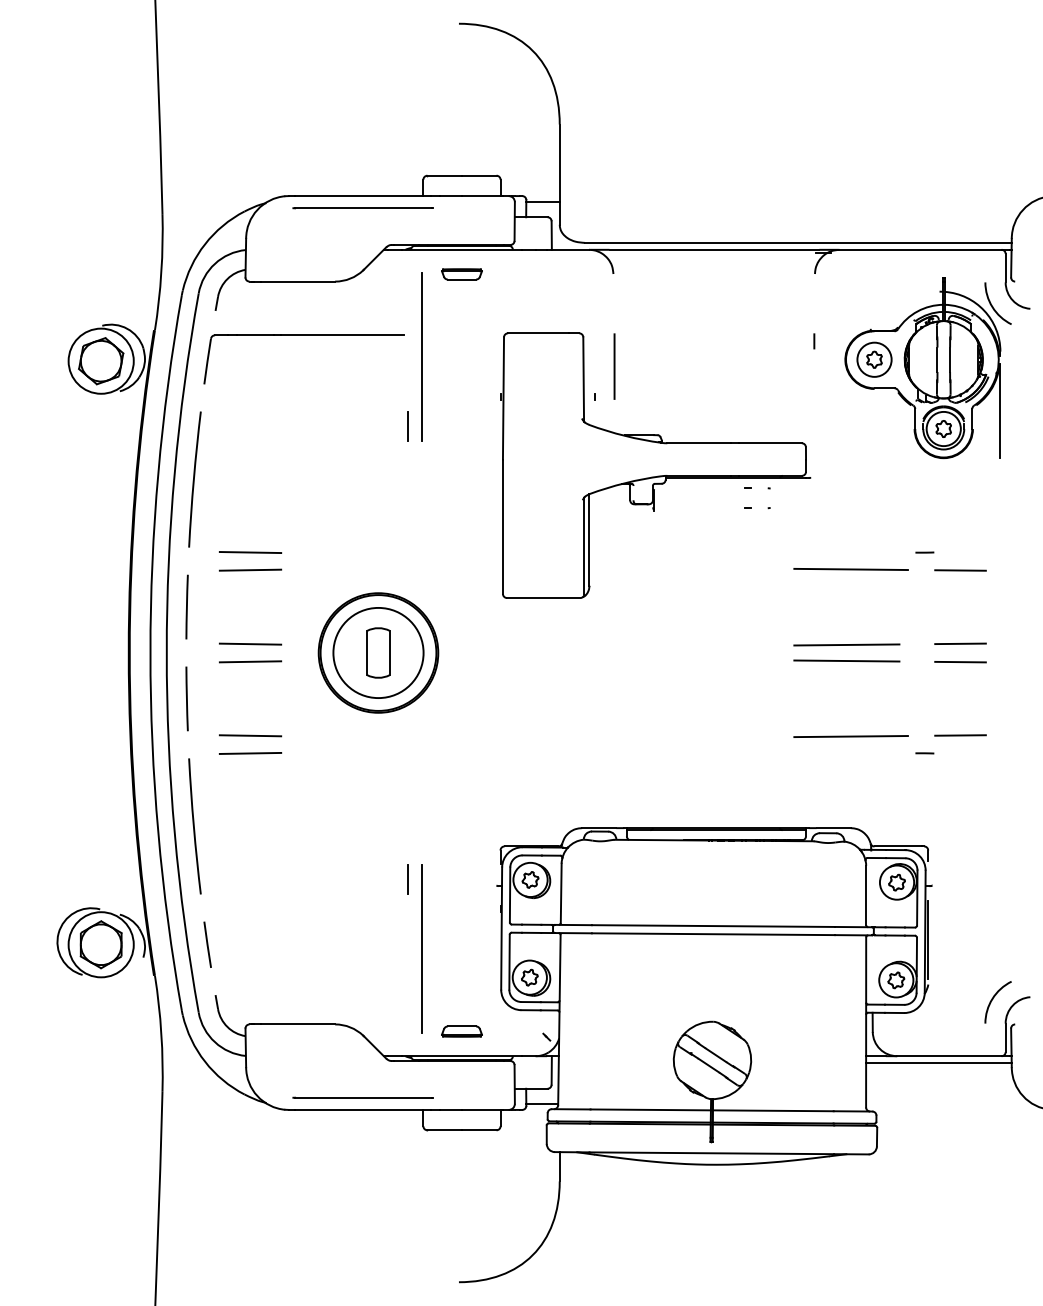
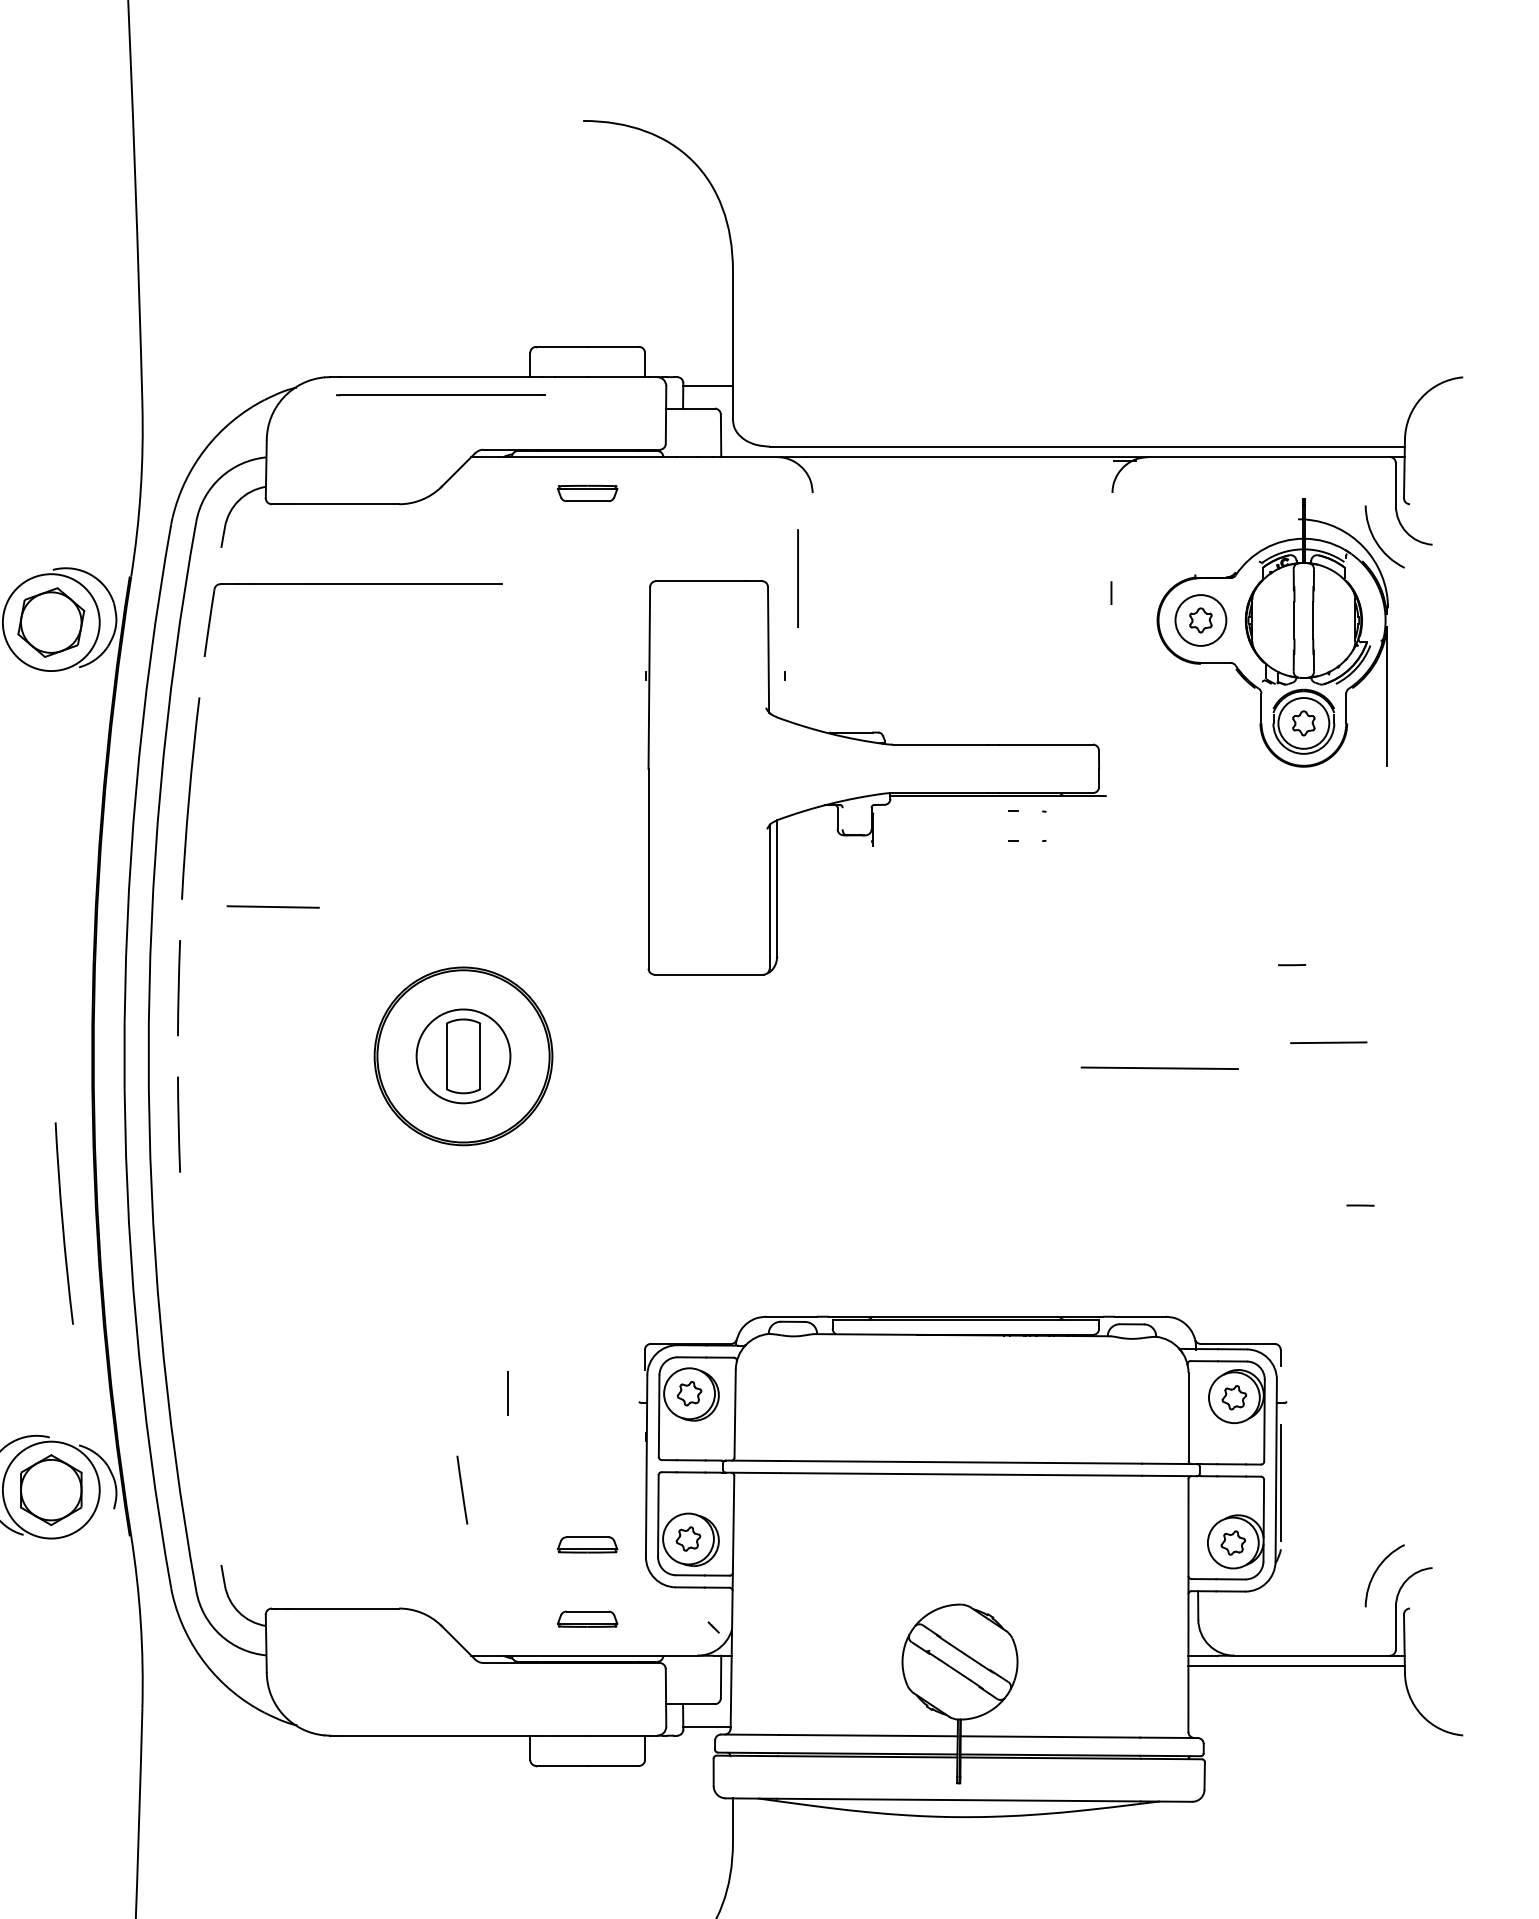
line: (422, 356) -> (528, 615), removed
line: (614, 366) -> (798, 578), moved
line: (408, 425) -> (508, 718), removed
line: (924, 552) -> (1291, 964), moved
line: (250, 569) -> (273, 932), removed
line: (850, 569) -> (1165, 932), removed
line: (960, 570) -> (1328, 933), removed
line: (250, 643) -> (273, 1042), removed
line: (846, 644) -> (1159, 1043), removed
circle: (378, 652) -> (463, 1055), size x0.7
line: (250, 661) -> (273, 1069), removed
line: (960, 661) -> (1328, 1069), removed
line: (250, 735) -> (273, 1179), removed
line: (960, 735) -> (1328, 1179), removed
line: (850, 736) -> (1165, 1180), removed
line: (250, 752) -> (273, 1204), removed
line: (924, 753) -> (1359, 1205), moved
arc: (194, 826) -> (63, 1223), moved
line: (207, 944) -> (462, 1489), moved
line: (422, 948) -> (528, 1495), removed
part: (461, 981) -> (586, 1544), added
line: (362, 1097) -> (439, 1717), removed

